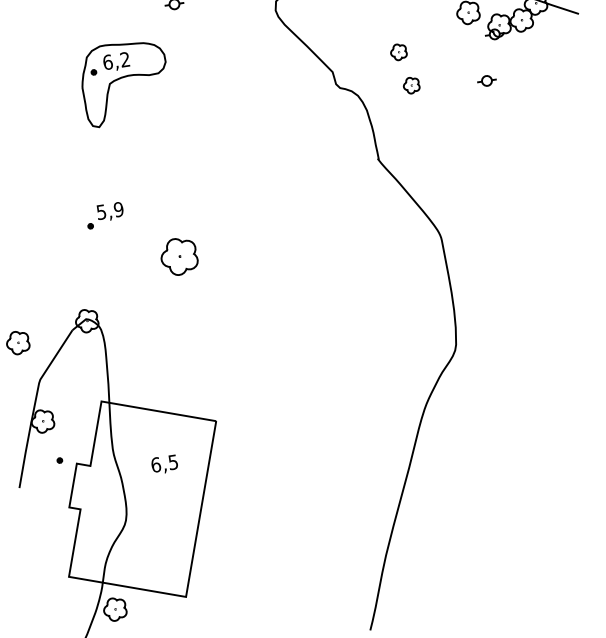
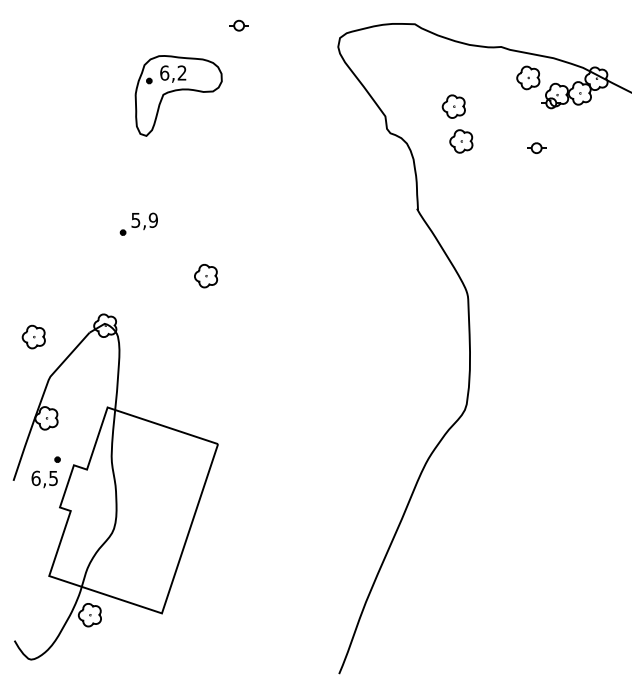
part: (398, 52) -> (453, 106), size x1.43
part: (411, 85) -> (461, 141), size x1.43
part: (178, 257) -> (205, 276), size x0.62
text: (164, 464) -> (44, 479), moved

